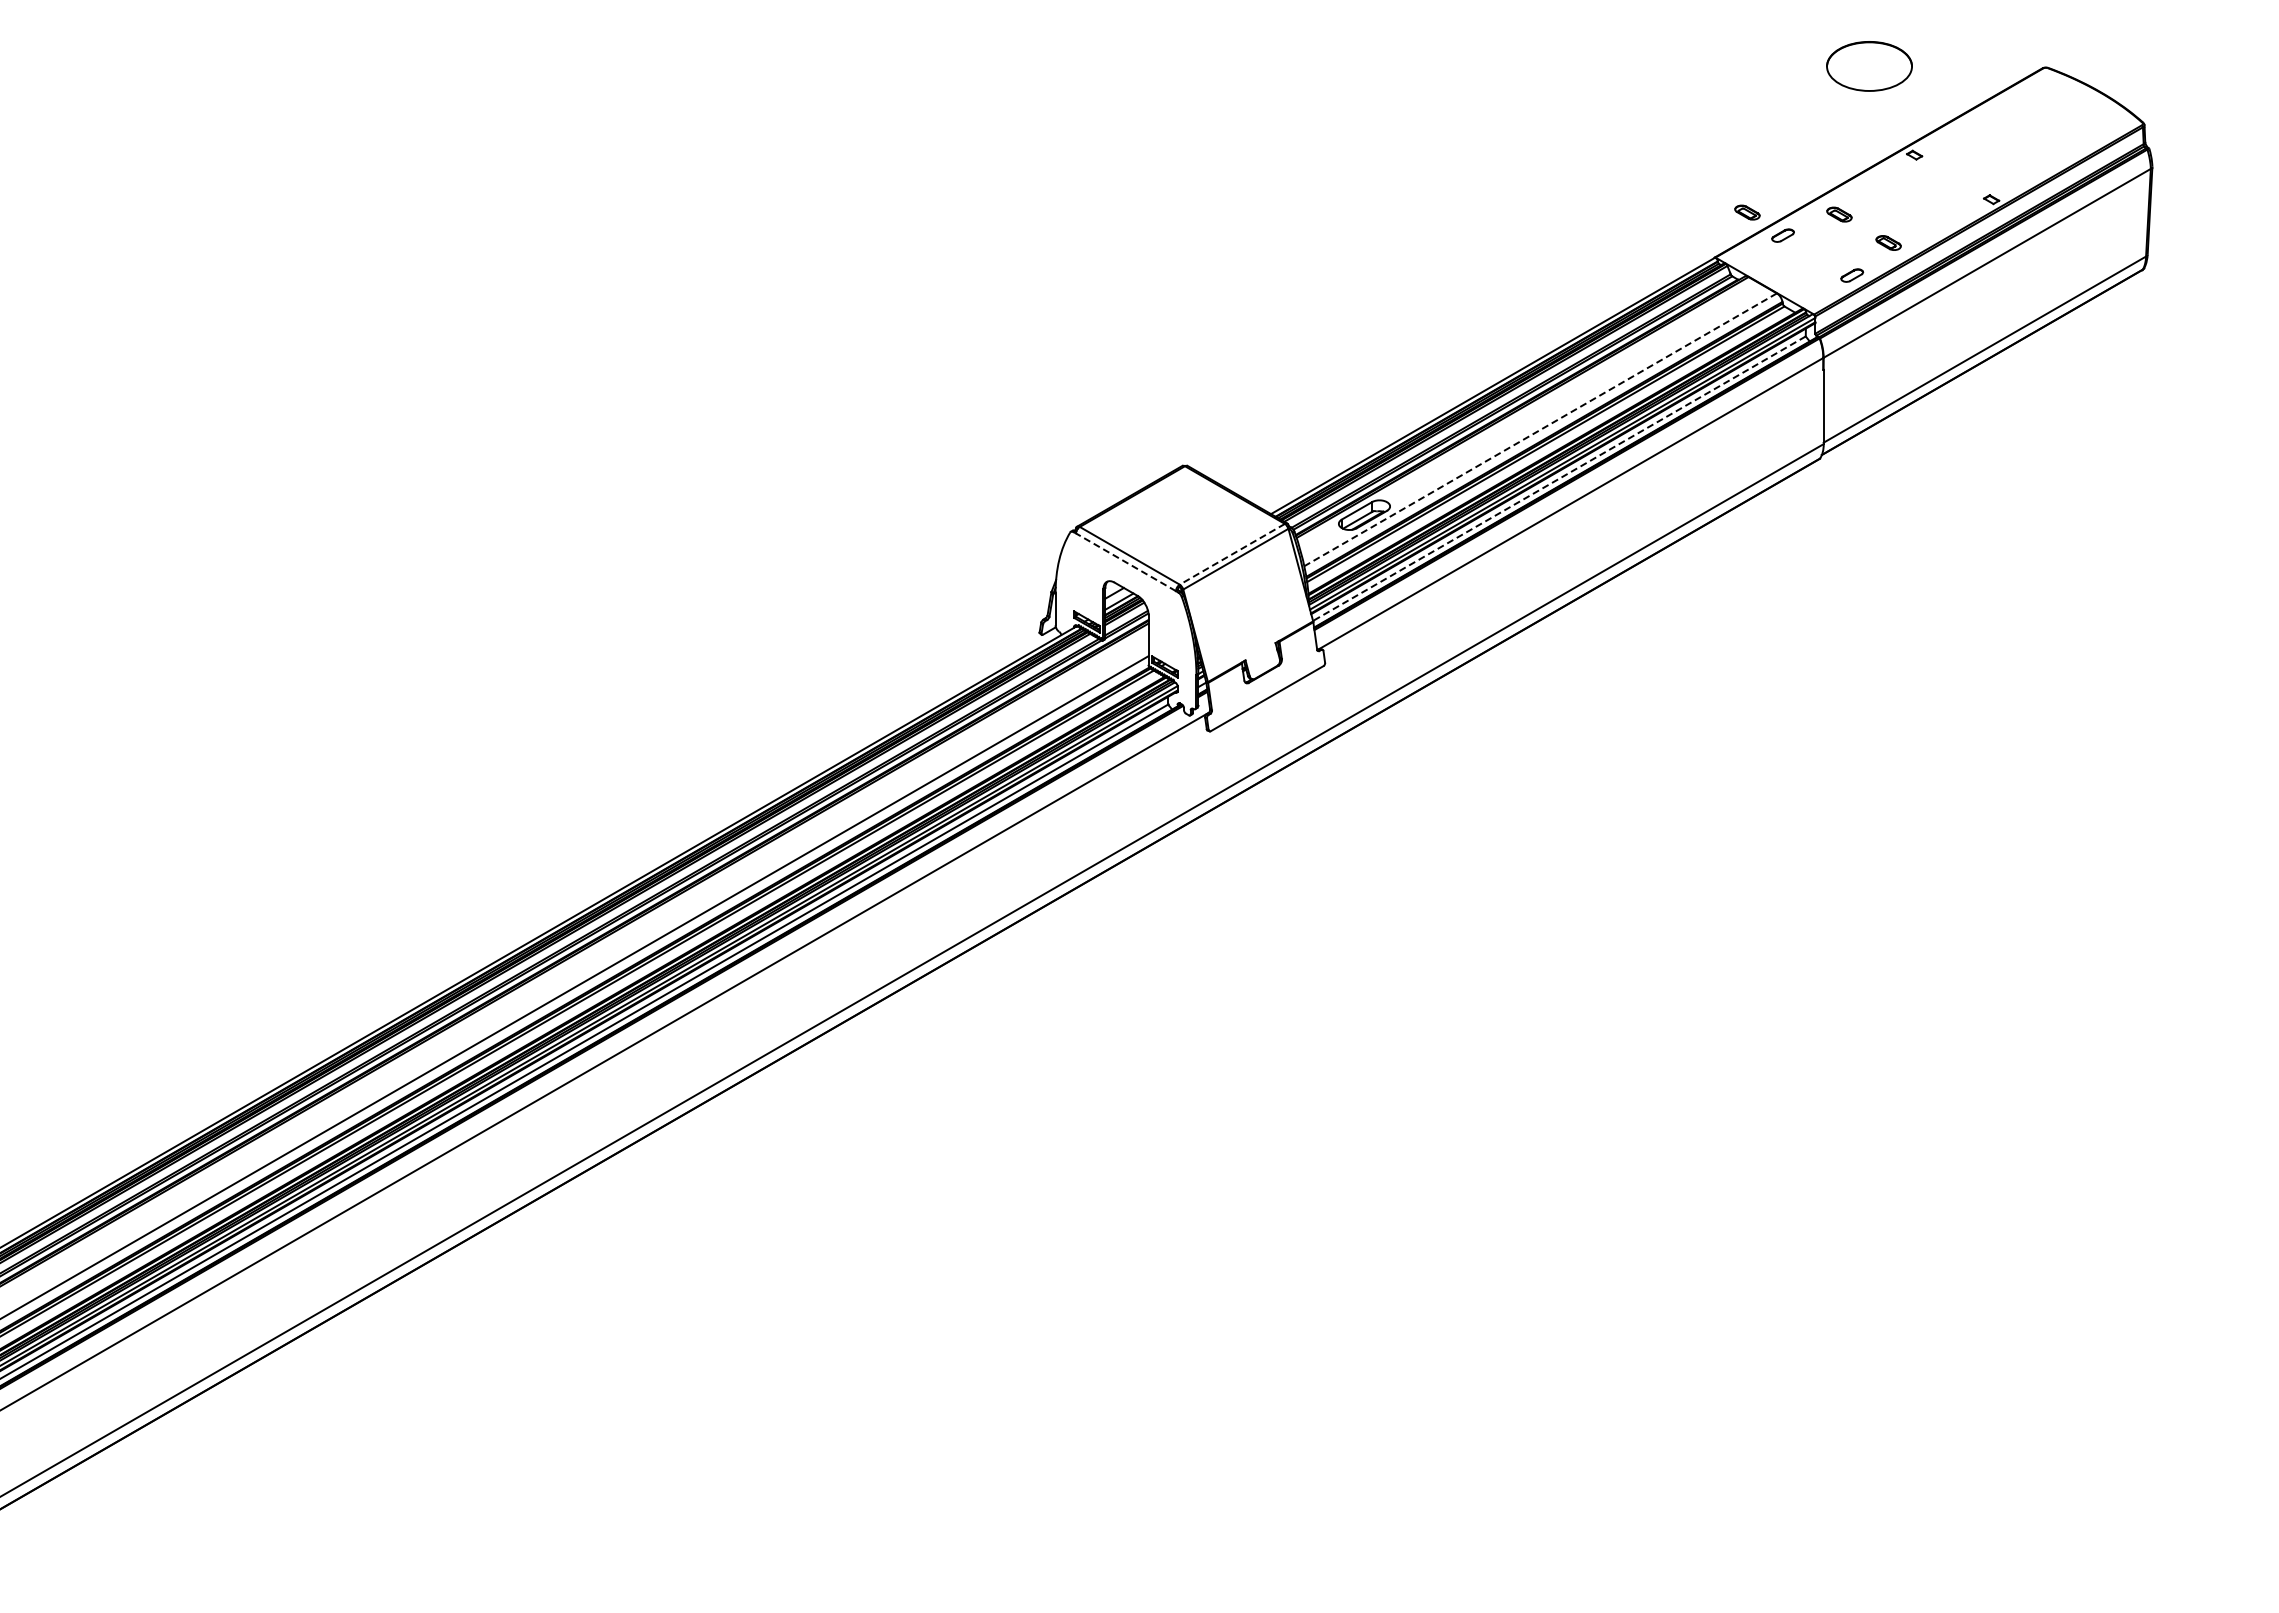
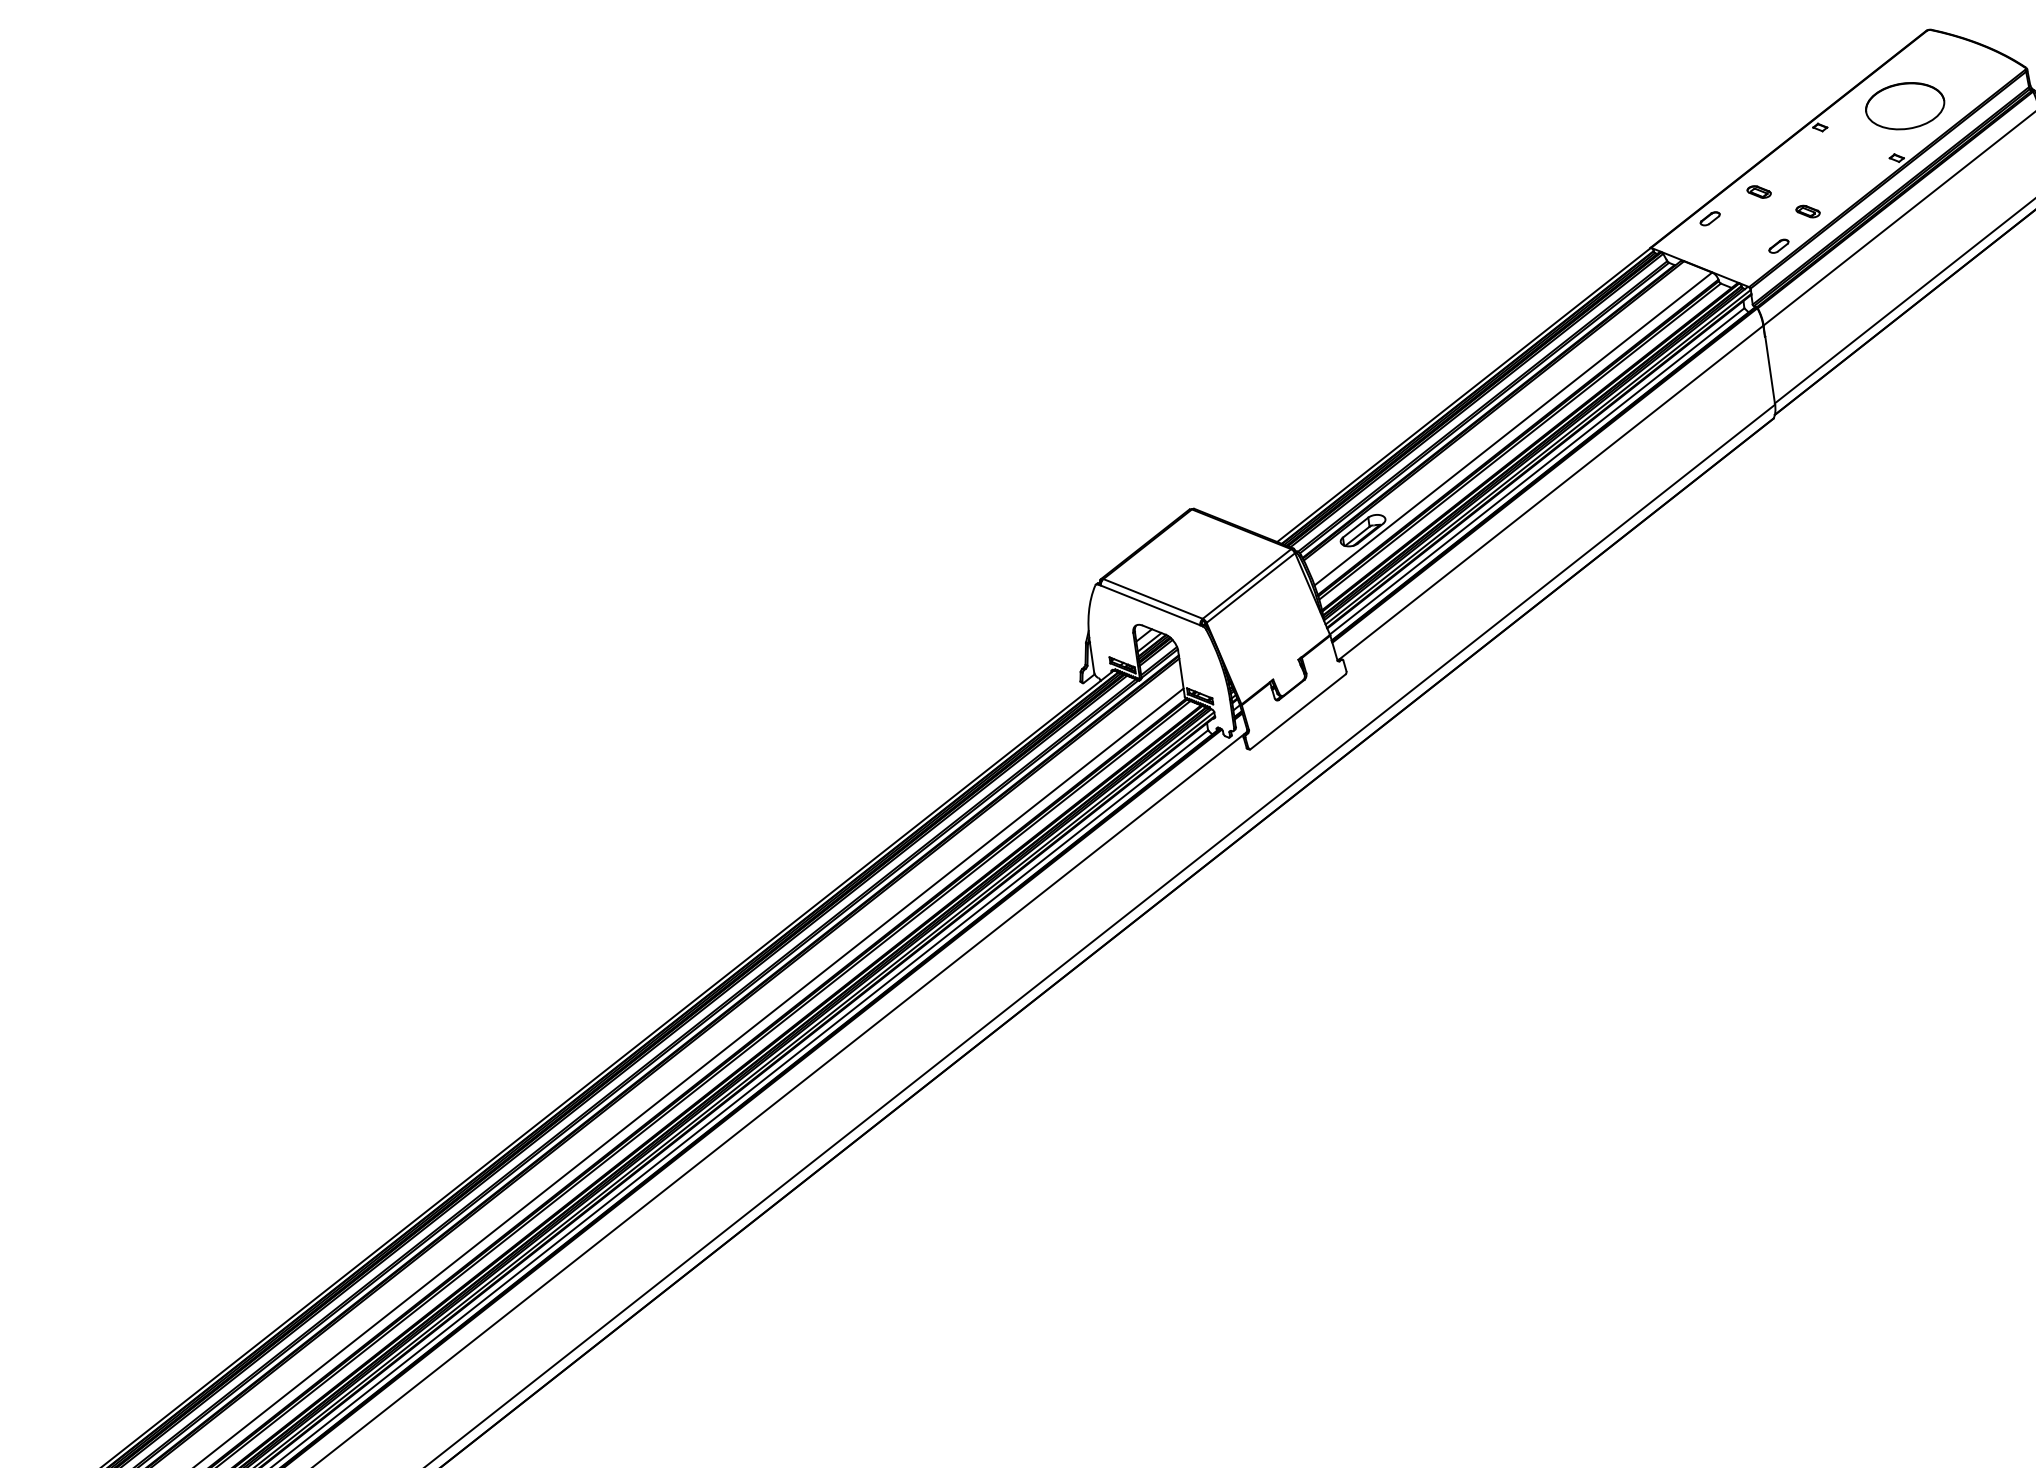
part: (1869, 66) -> (1905, 106), moved
part: (1747, 212) -> (1674, 202), removed
line: (1540, 429) -> (1513, 428), dashed -> solid
line: (1558, 478) -> (1536, 471), dashed -> solid
line: (1232, 554) -> (1247, 584), dashed -> solid
line: (1126, 562) -> (1150, 605), dashed -> solid

